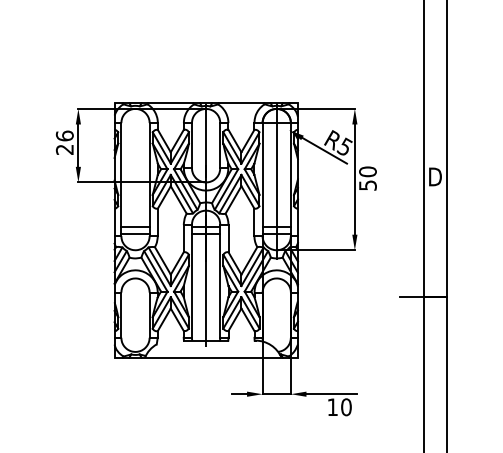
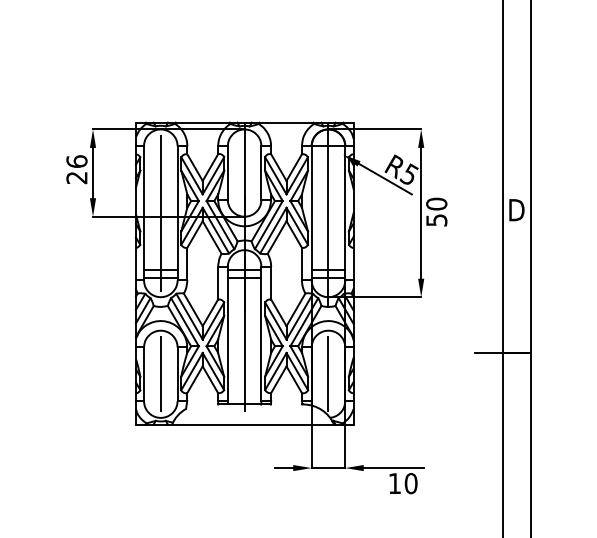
line: (135, 179) -> (160, 213), added
line: (135, 315) -> (160, 374), added
line: (276, 315) -> (328, 374), added

